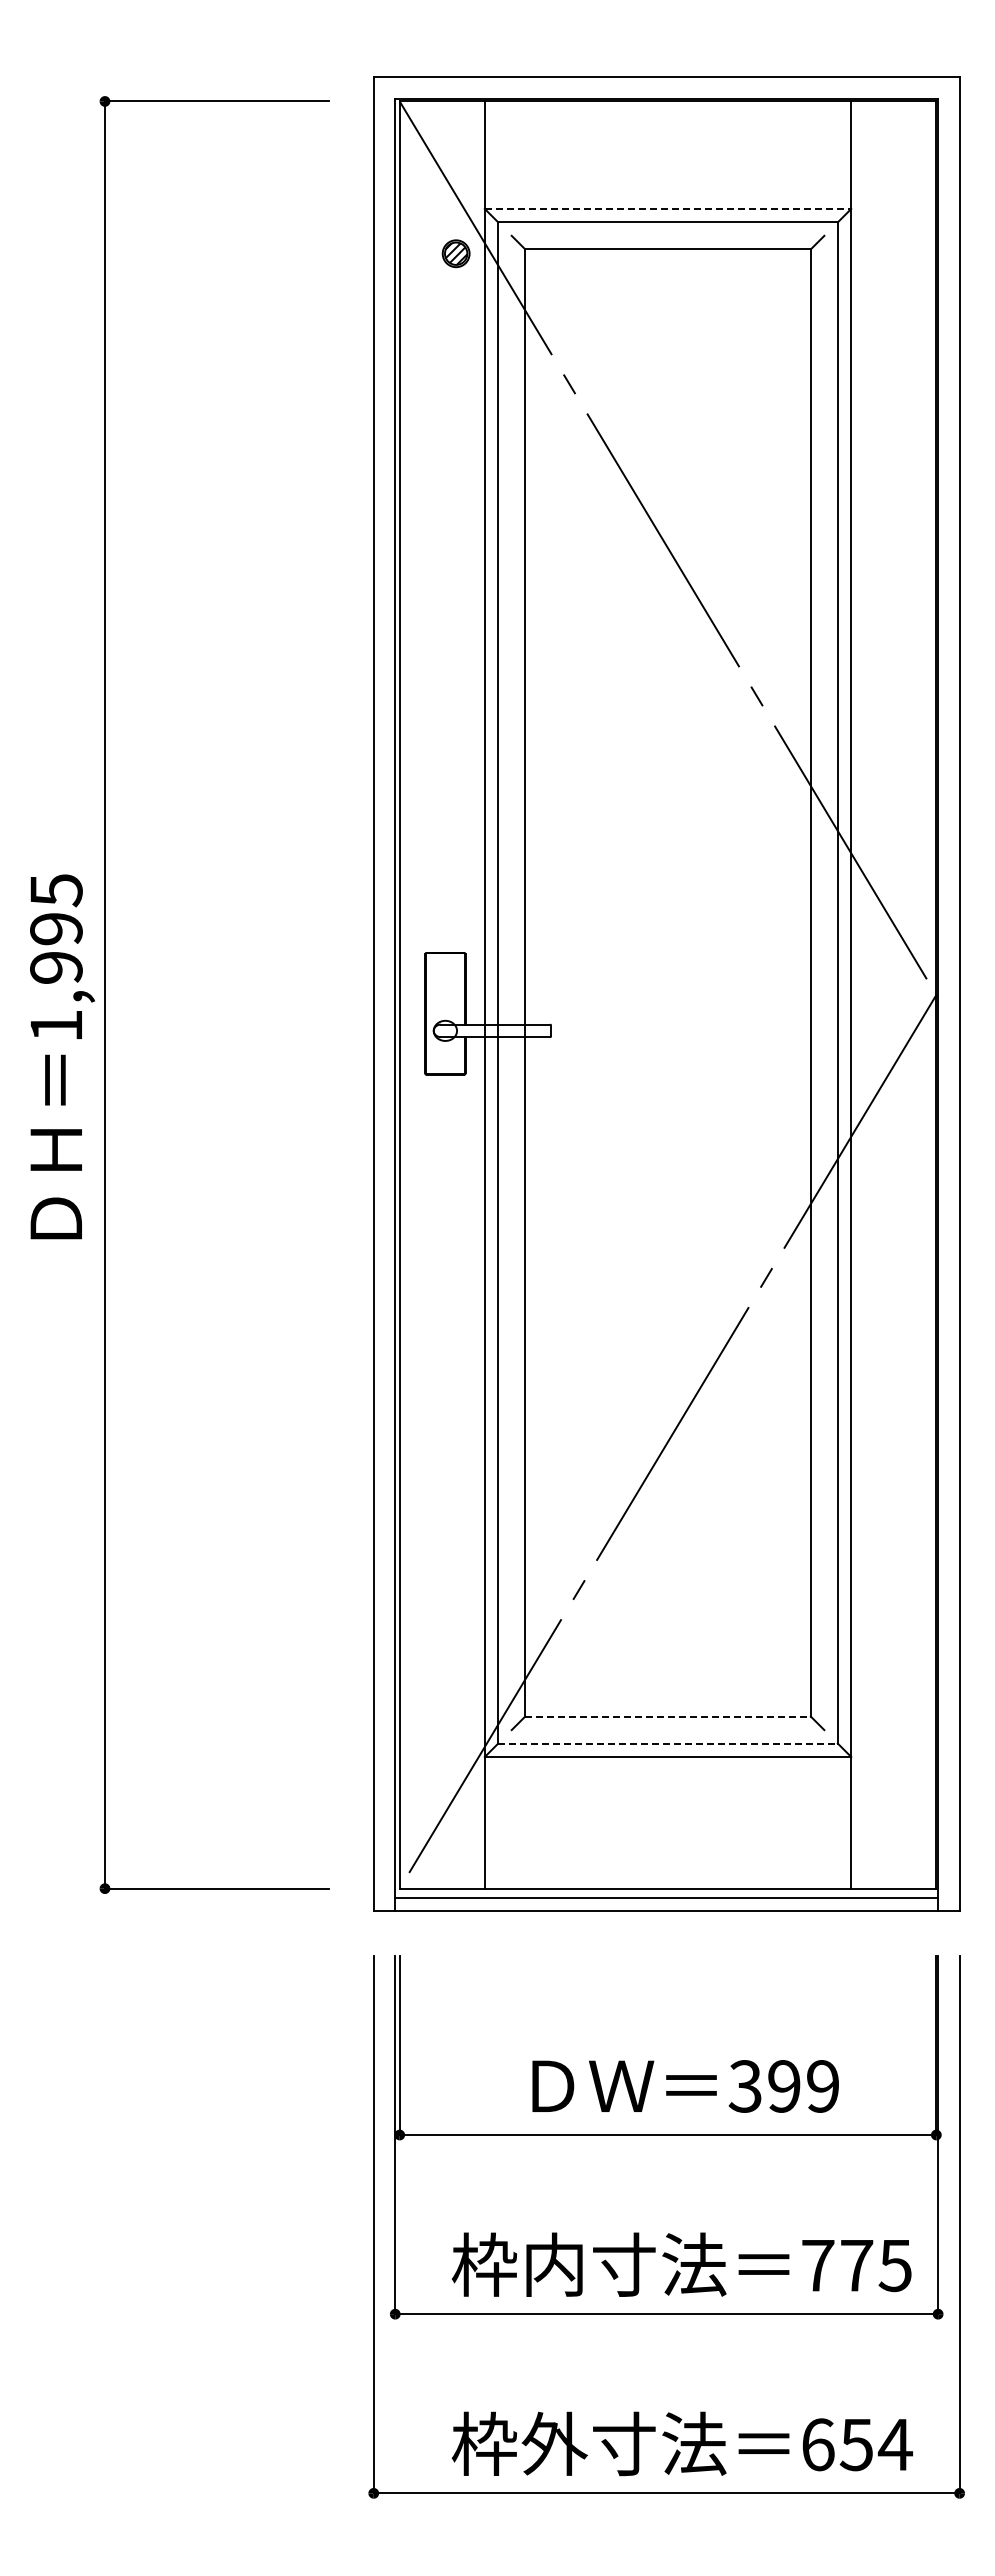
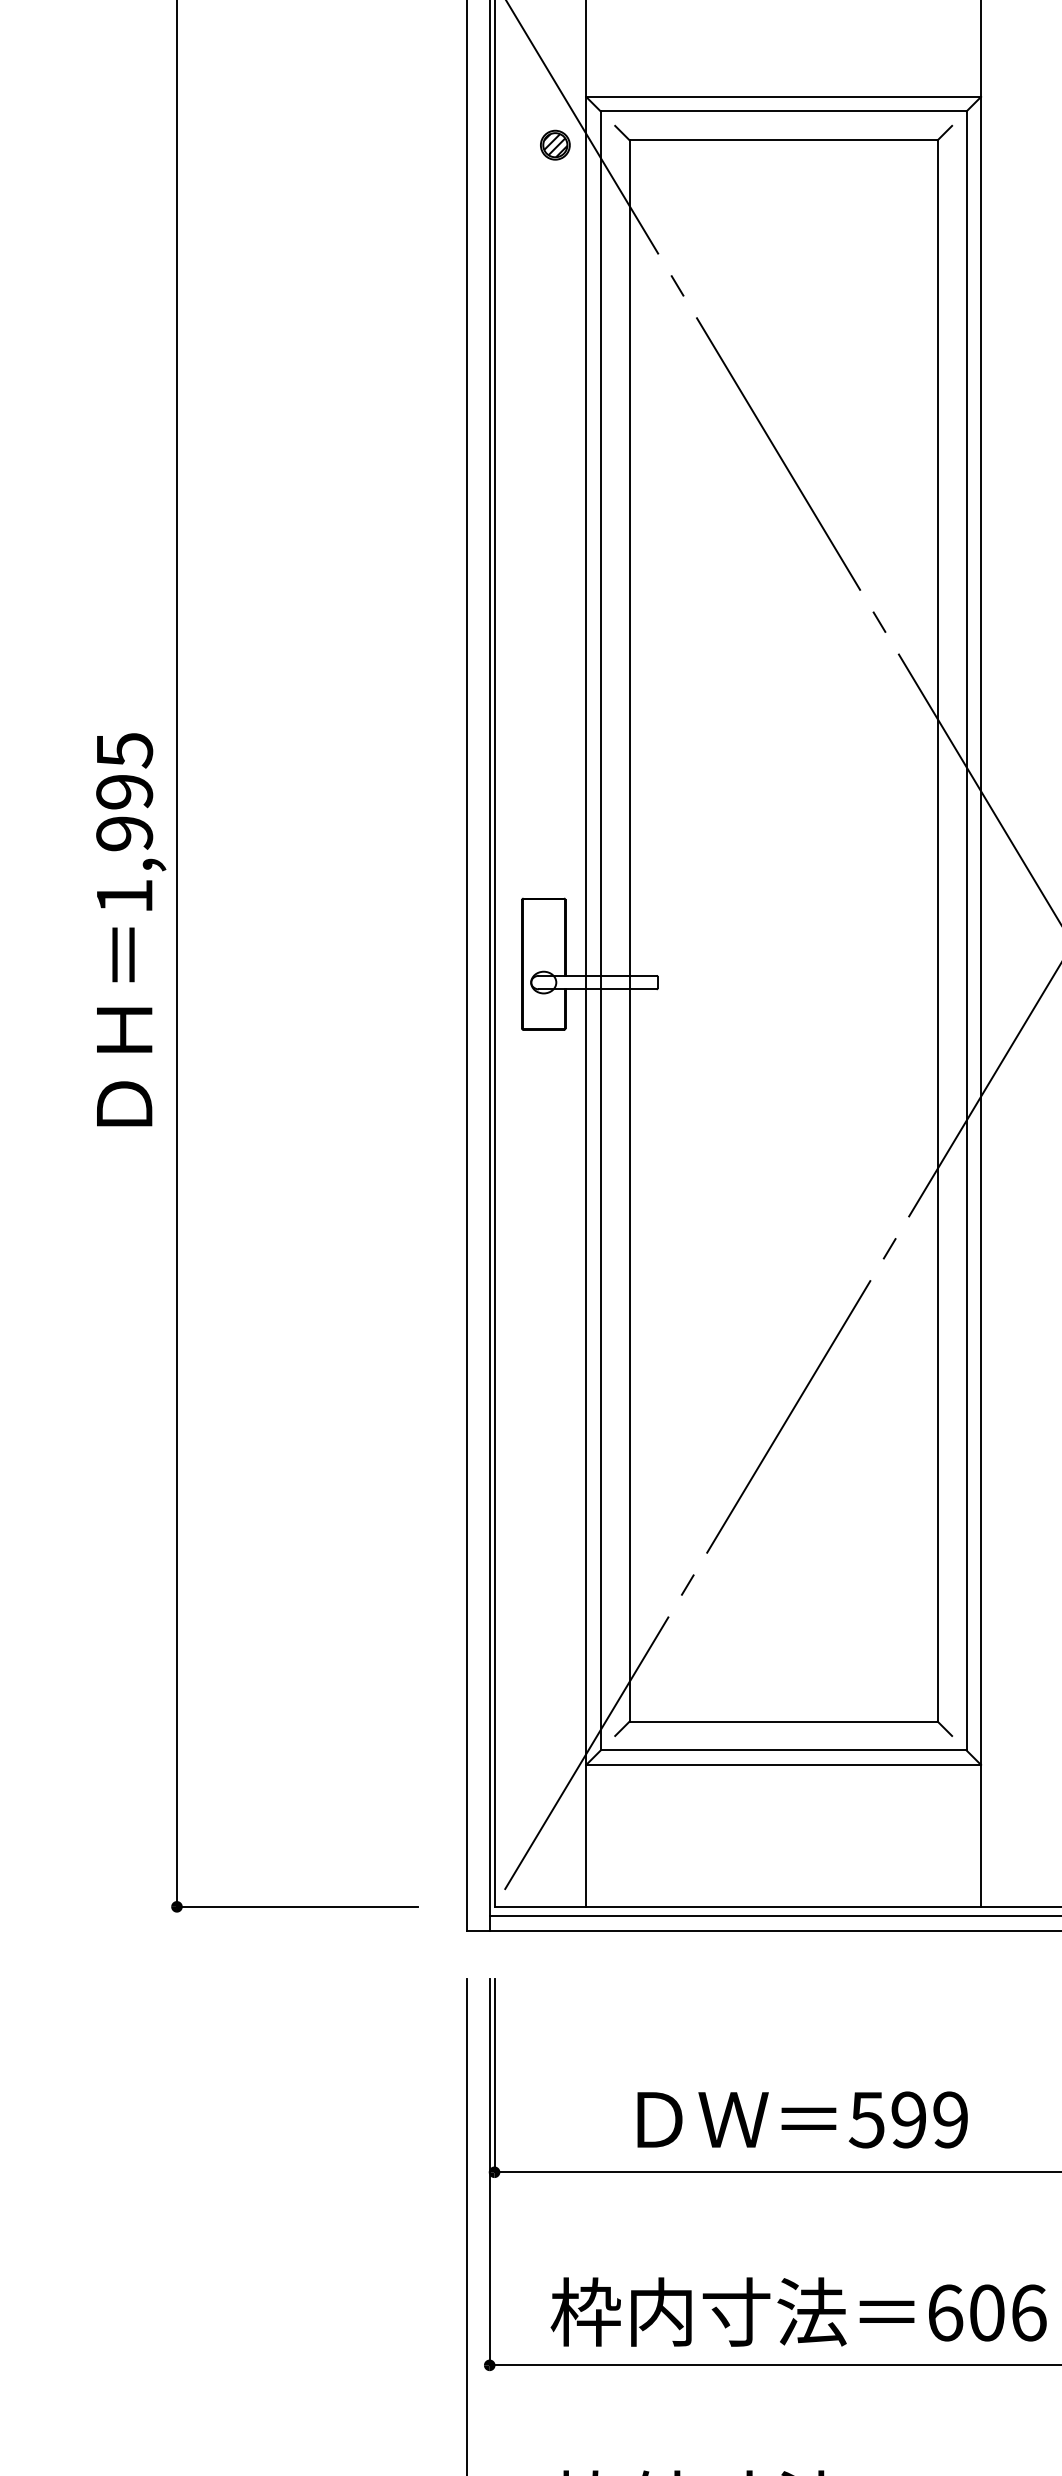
line: (668, 208) -> (784, 96), dashed -> solid
text: (62, 1056) -> (131, 929), moved
line: (668, 1716) -> (784, 1721), dashed -> solid
line: (668, 1743) -> (784, 1750), dashed -> solid
text: (744, 2086) -> (866, 2120), 399 -> 599
text: (857, 2265) -> (987, 2312), 775 -> 606

